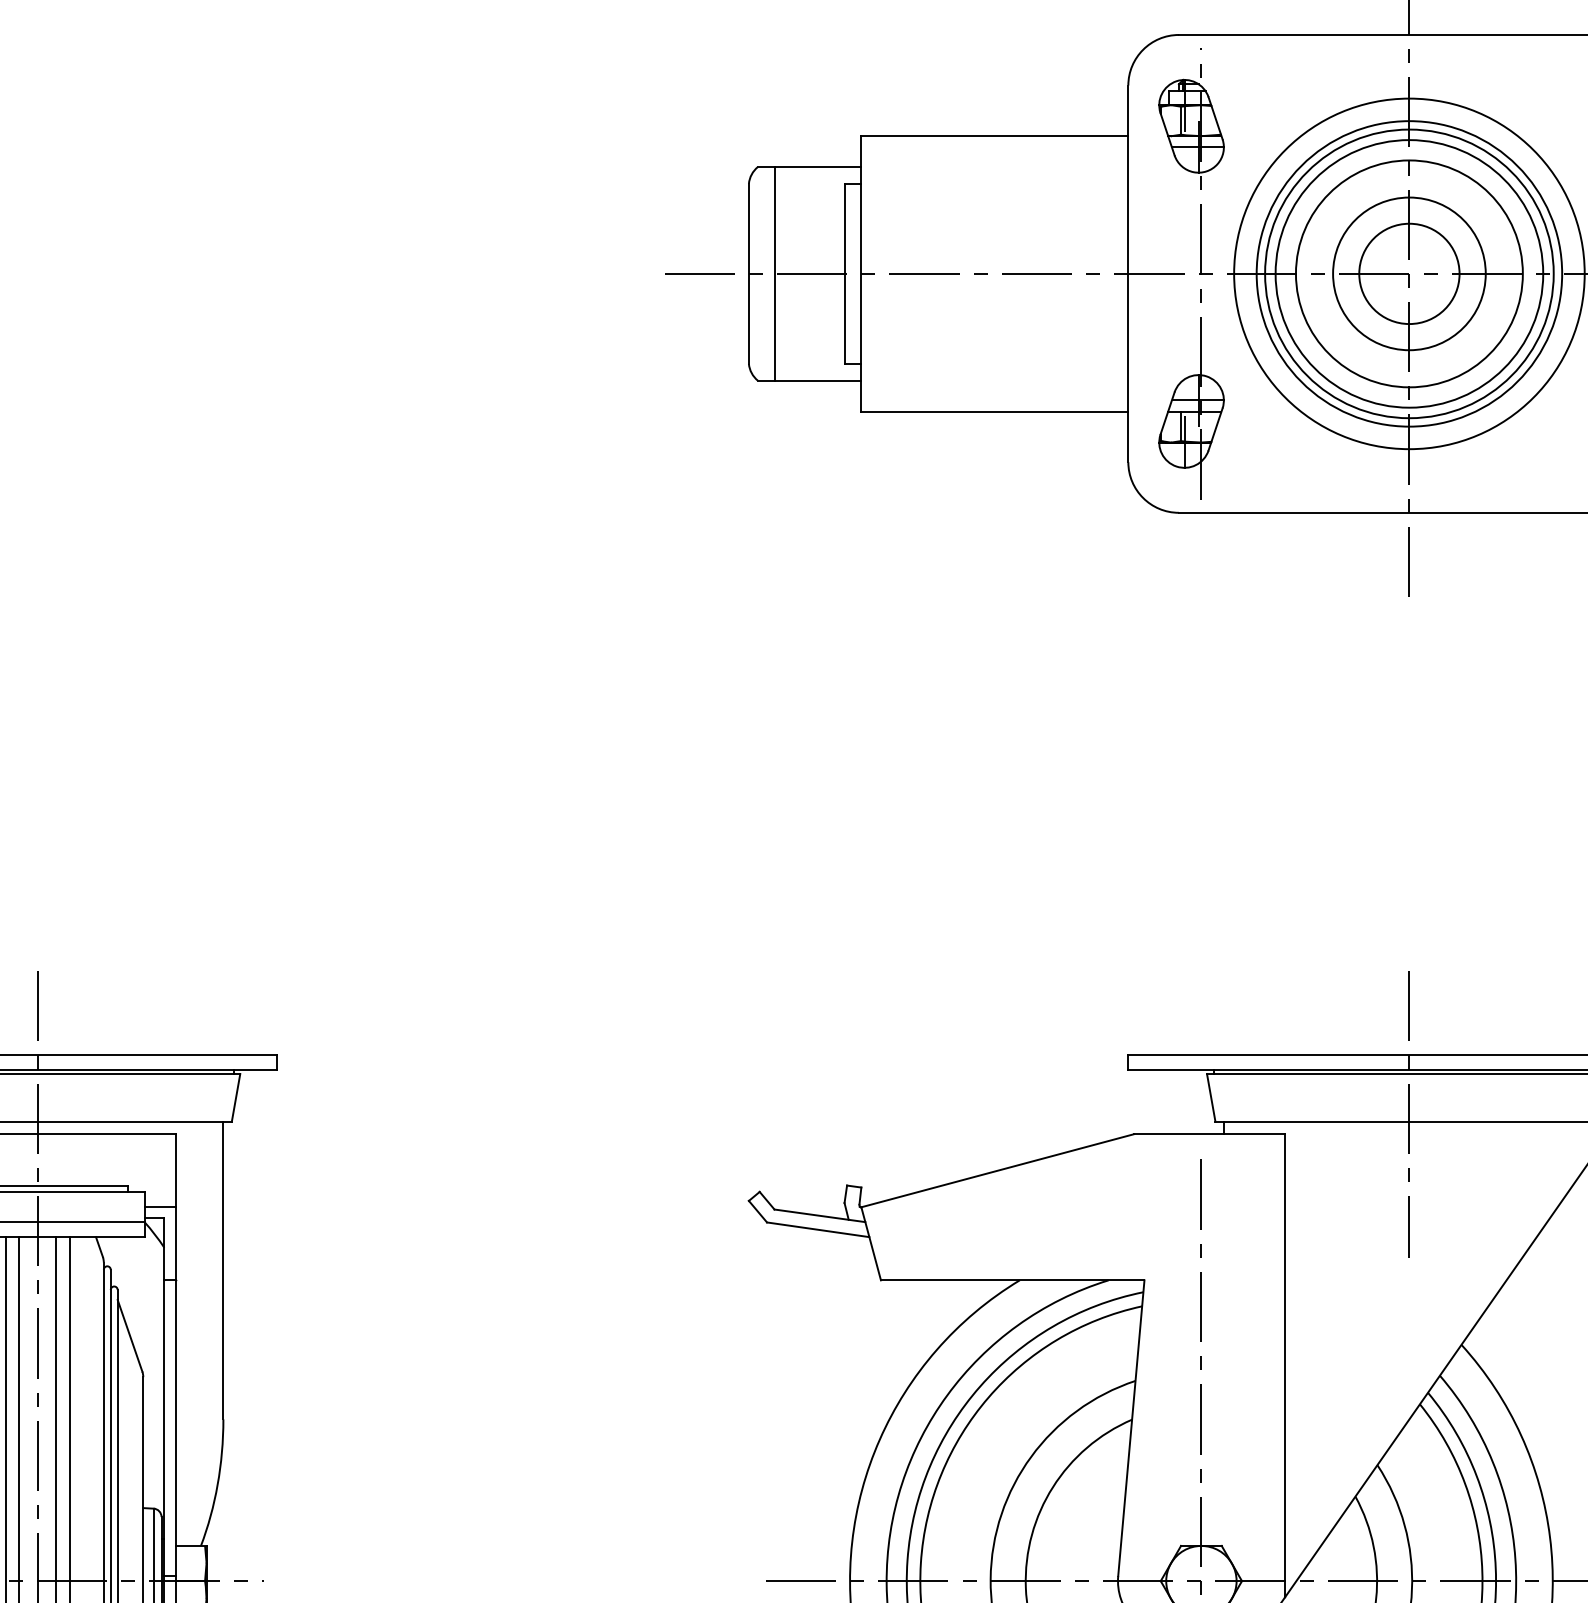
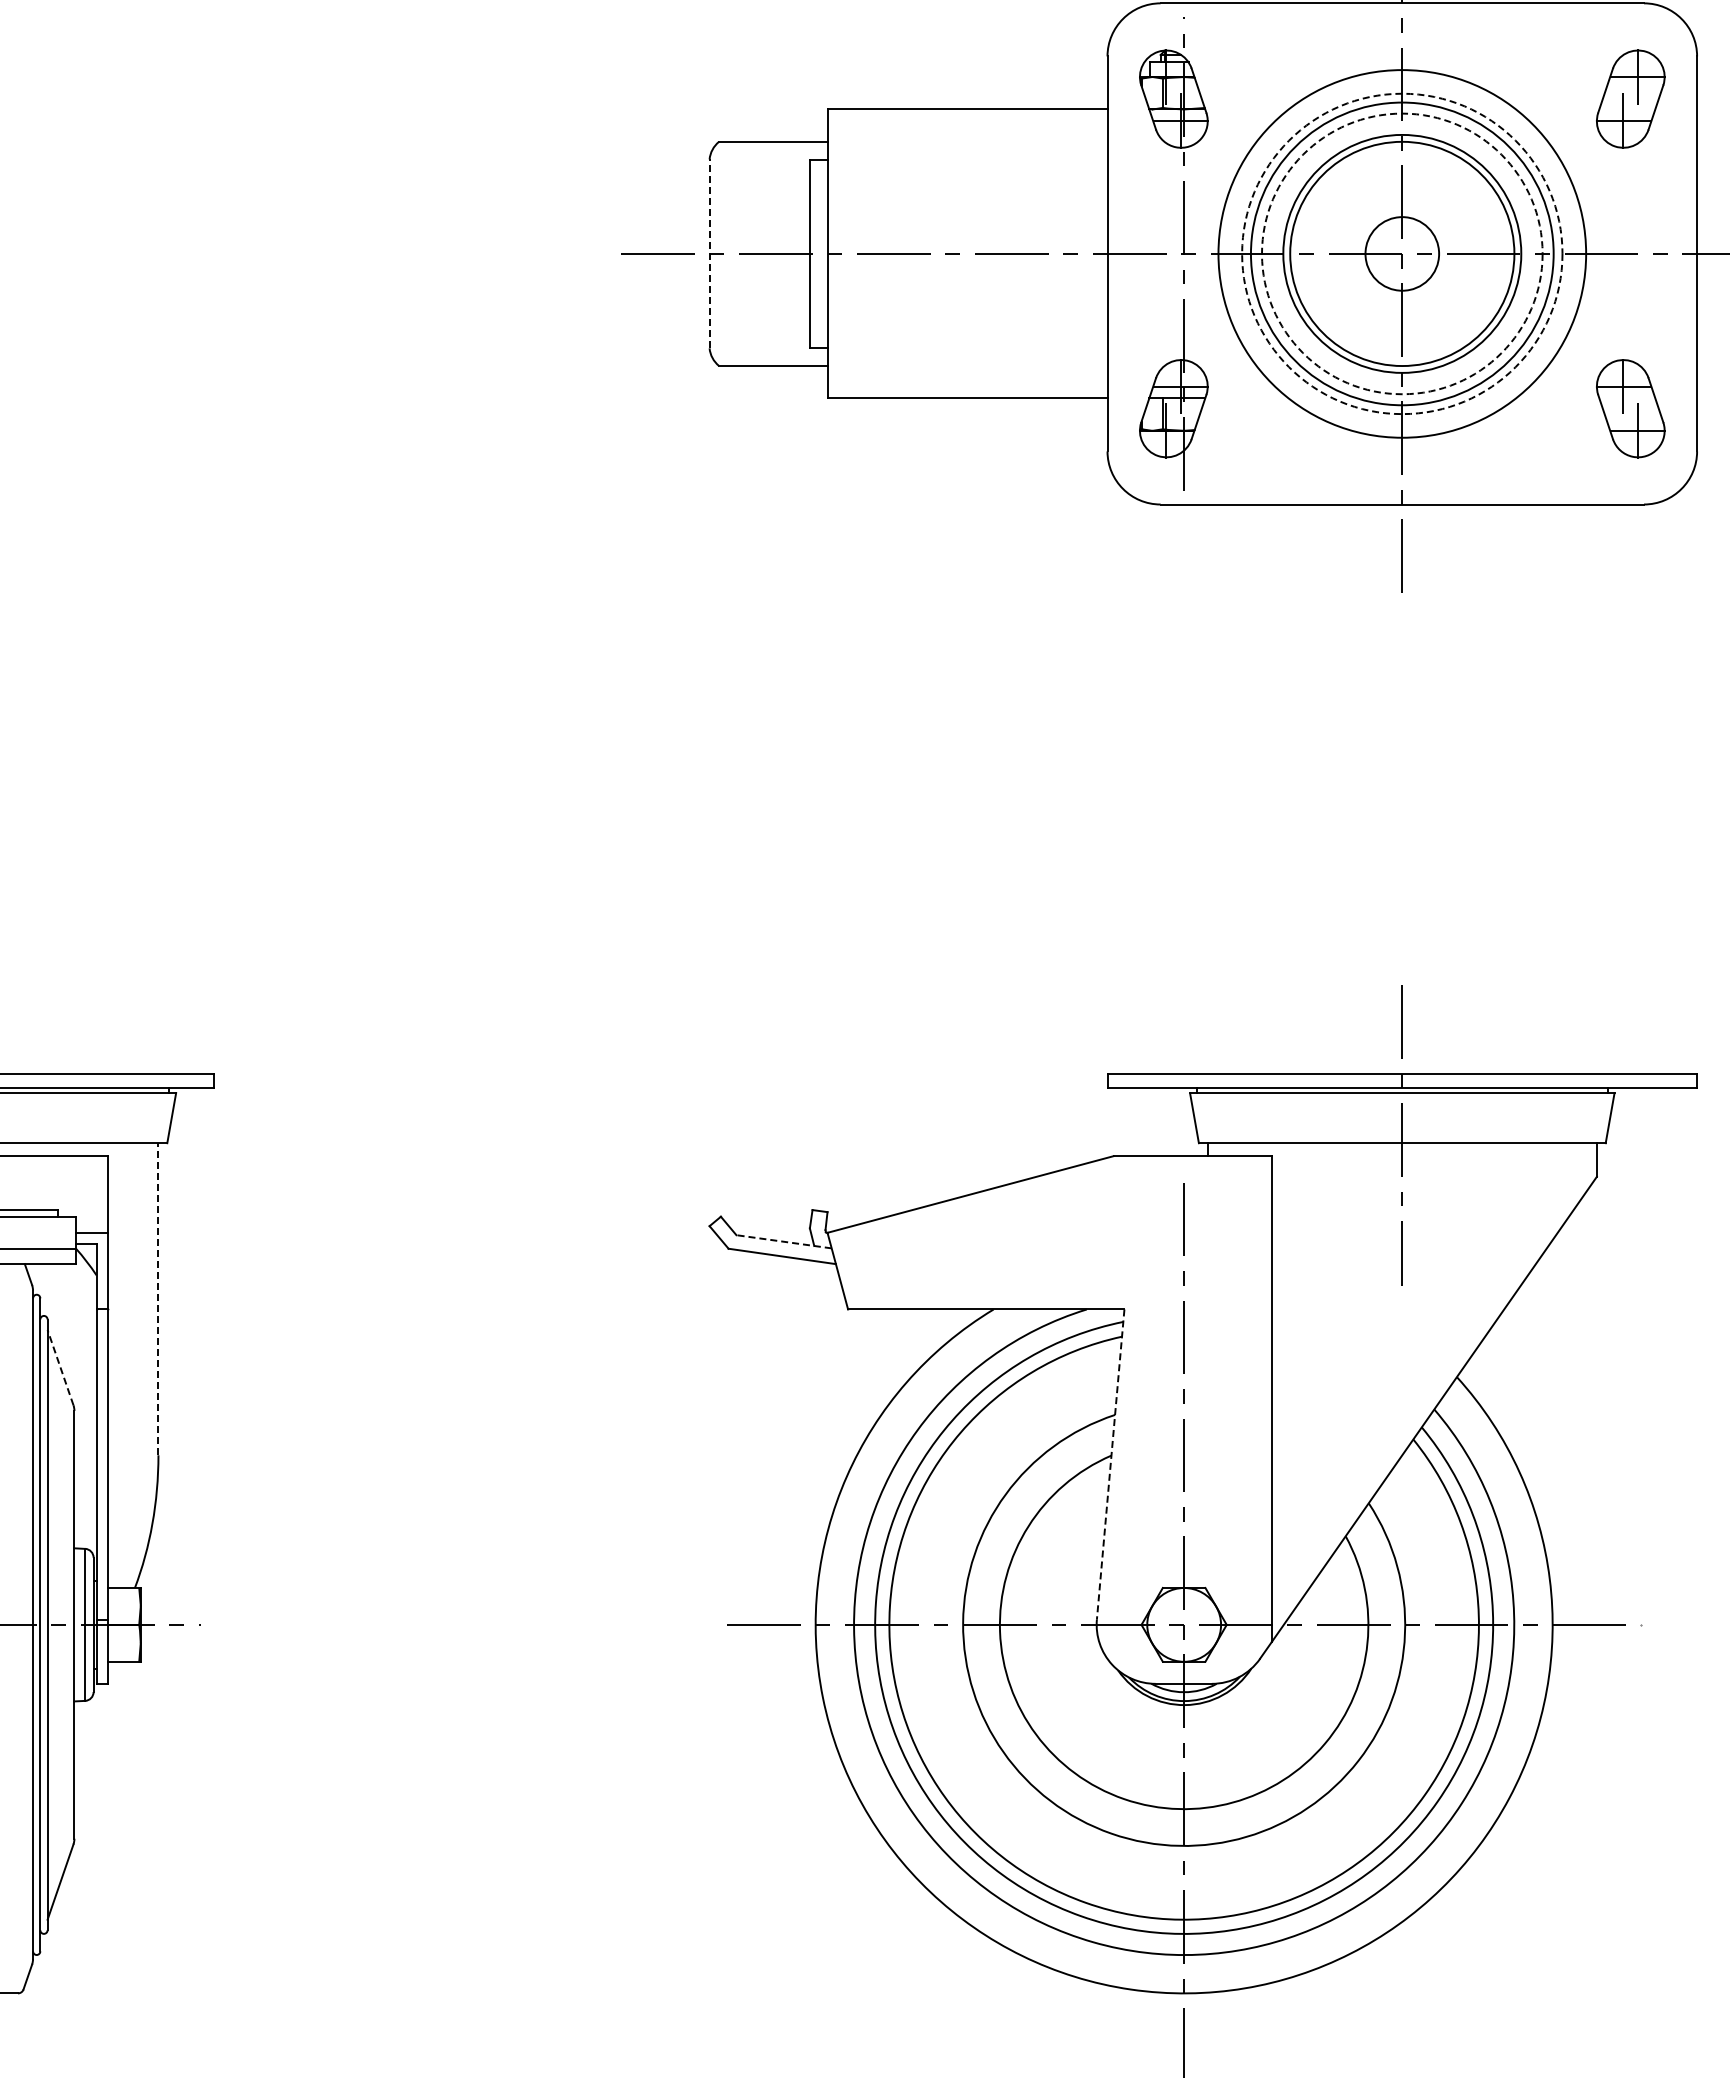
line: (748, 273) -> (709, 253), solid -> dashed
line: (774, 273) -> (736, 253), removed
circle: (1408, 273) -> (1401, 253), size x0.7
circle: (1408, 273) -> (1401, 253), solid -> dashed
circle: (1409, 273) -> (1402, 253), size x1.4
circle: (1409, 273) -> (1402, 253), solid -> dashed
line: (819, 1215) -> (783, 1241), solid -> dashed
line: (223, 1269) -> (158, 1298), solid -> dashed
line: (130, 1335) -> (60, 1367), solid -> dashed
line: (1131, 1428) -> (1110, 1464), solid -> dashed

